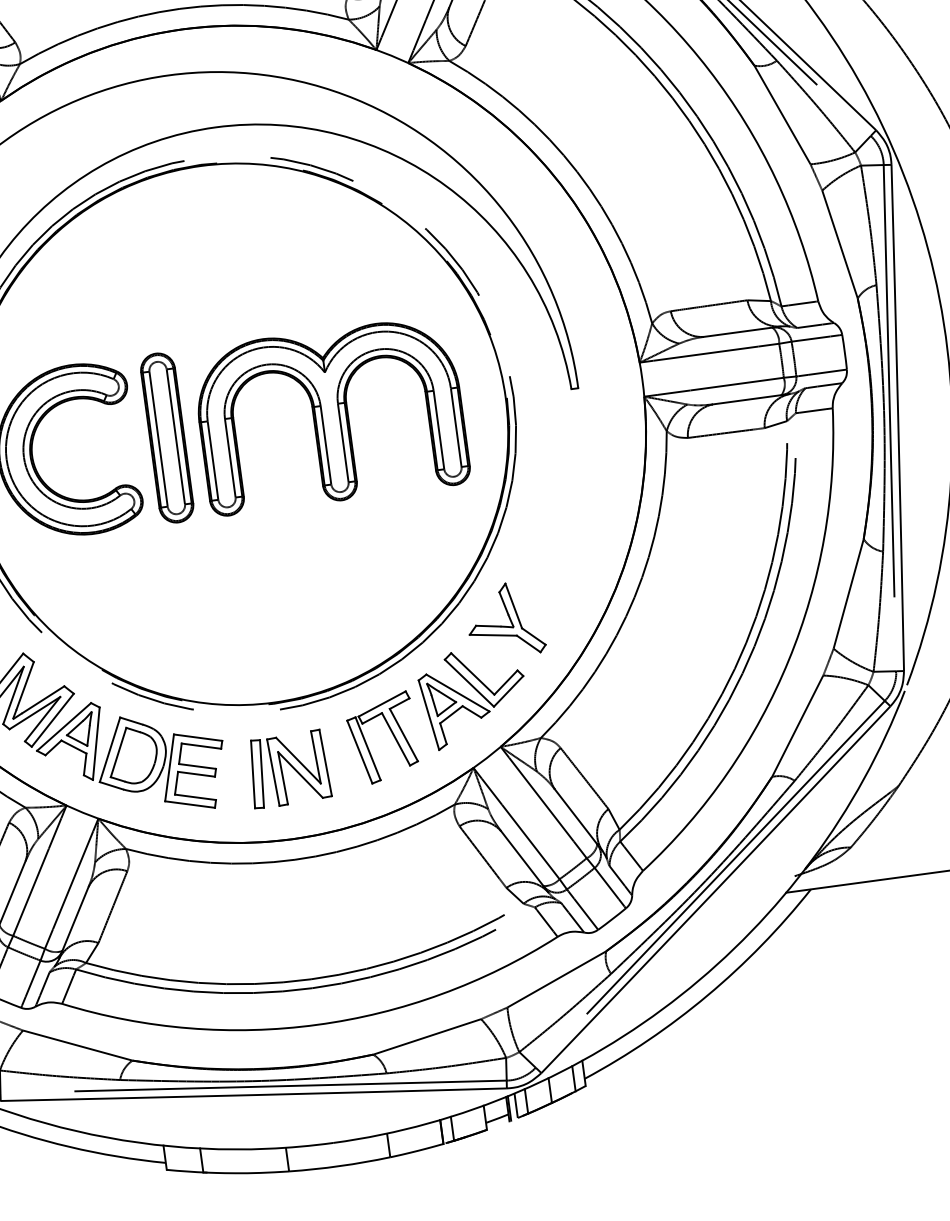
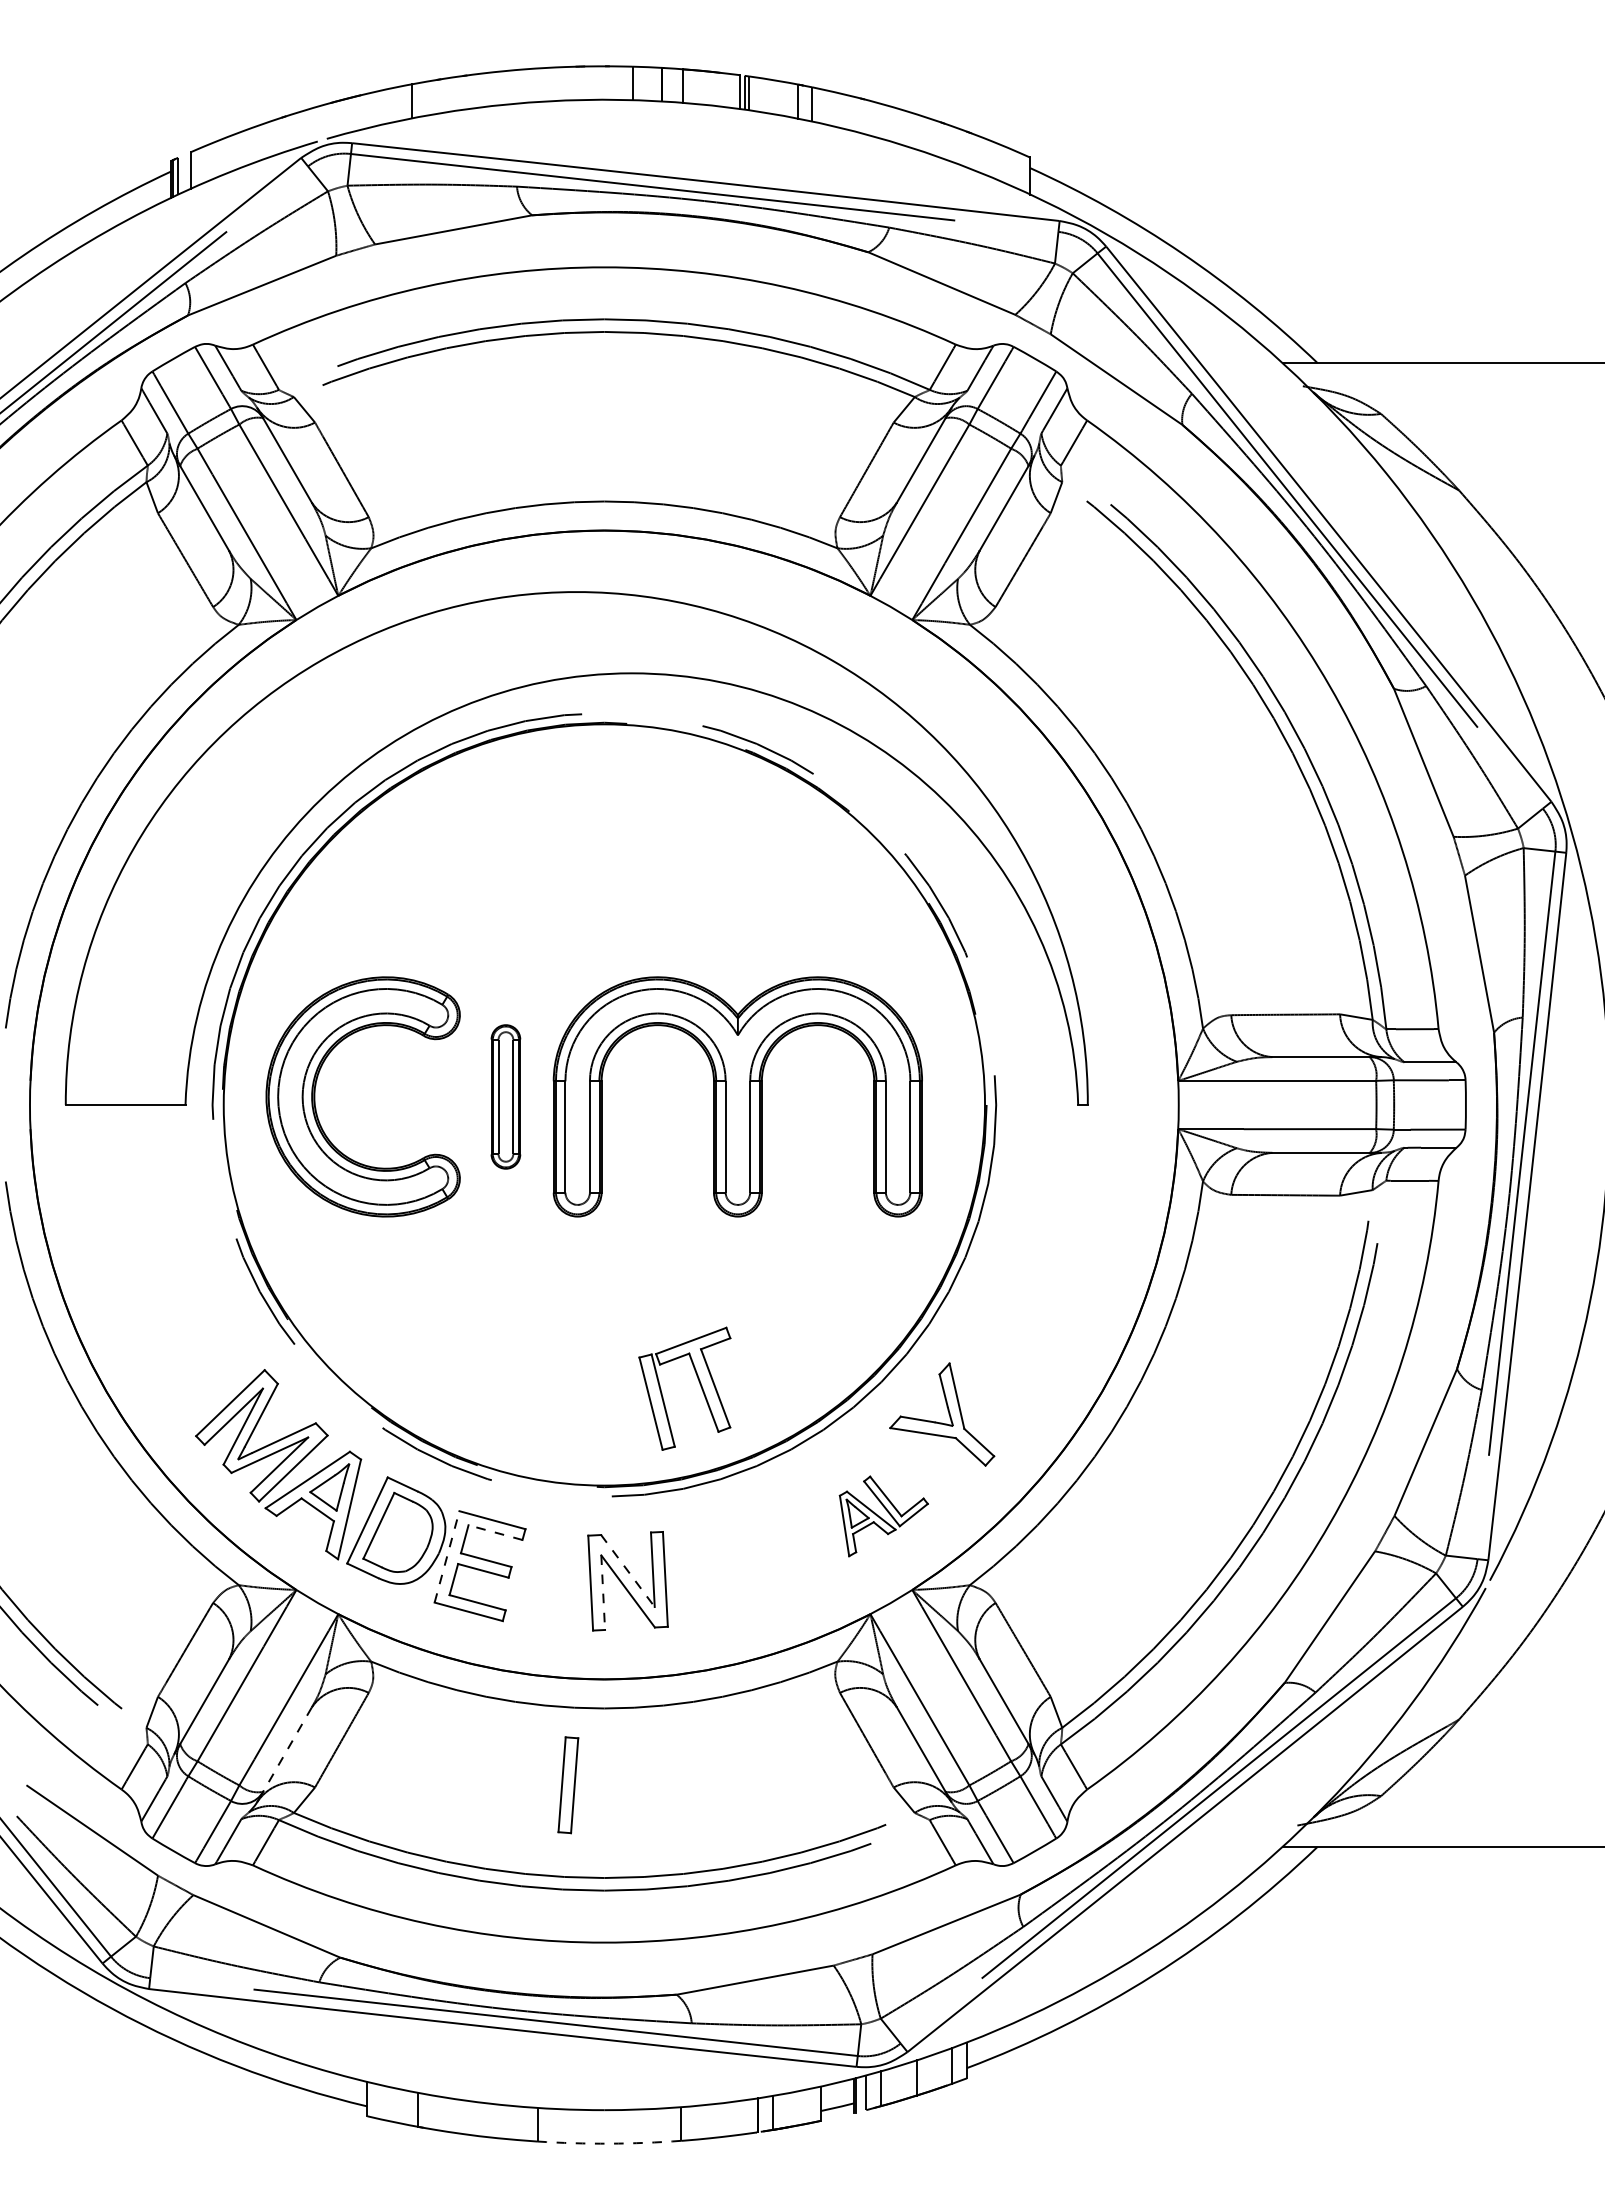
part: (166, 437) -> (505, 1096), size x0.6
part: (473, 697) -> (883, 1516), size x0.6
part: (392, 733) -> (699, 1384), moved
line: (201, 746) -> (495, 1532), solid -> dashed
line: (298, 761) -> (627, 1571), solid -> dashed
line: (169, 767) -> (447, 1556), solid -> dashed
part: (257, 774) -> (568, 1785), moved
line: (283, 778) -> (603, 1593), solid -> dashed
line: (75, 918) -> (287, 1749), solid -> dashed
arc: (340, 1165) -> (609, 2143), solid -> dashed

